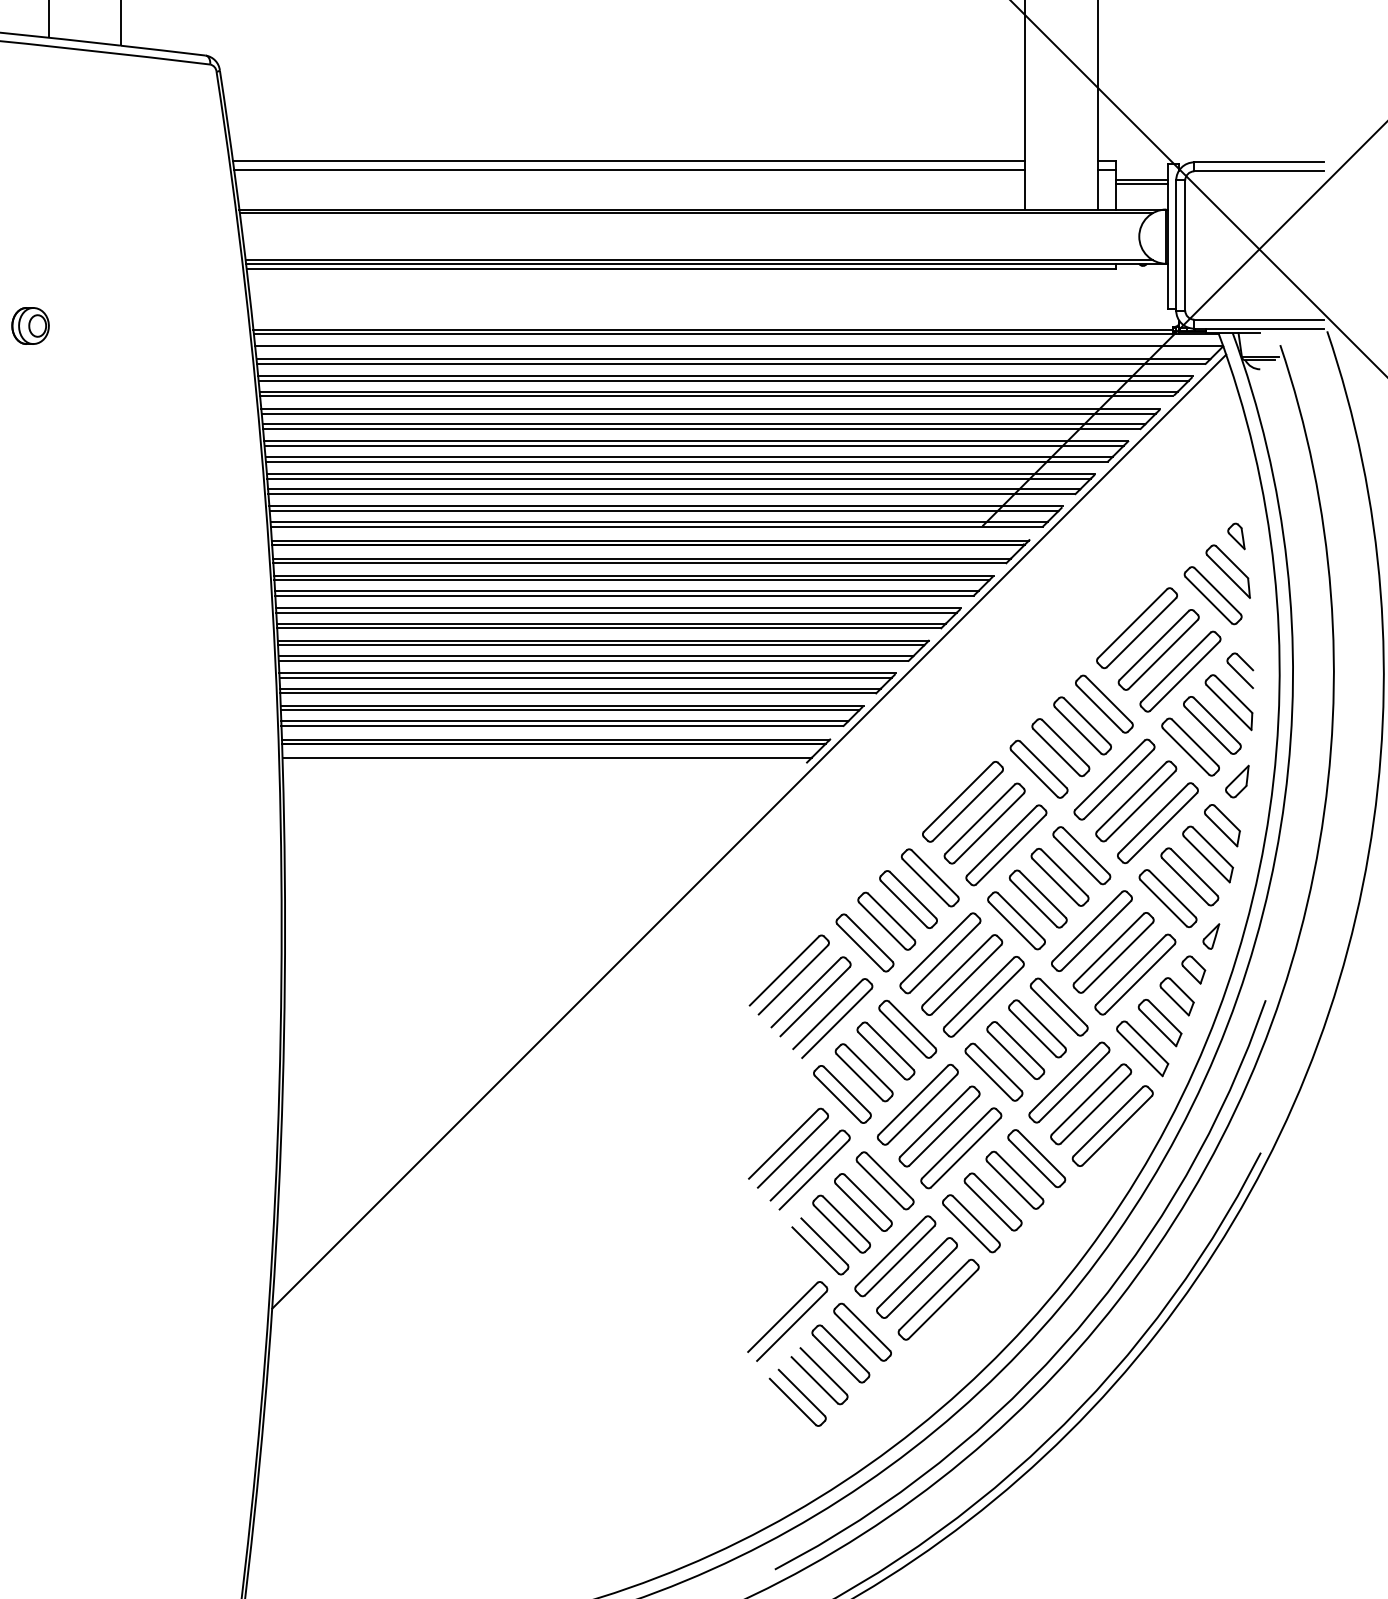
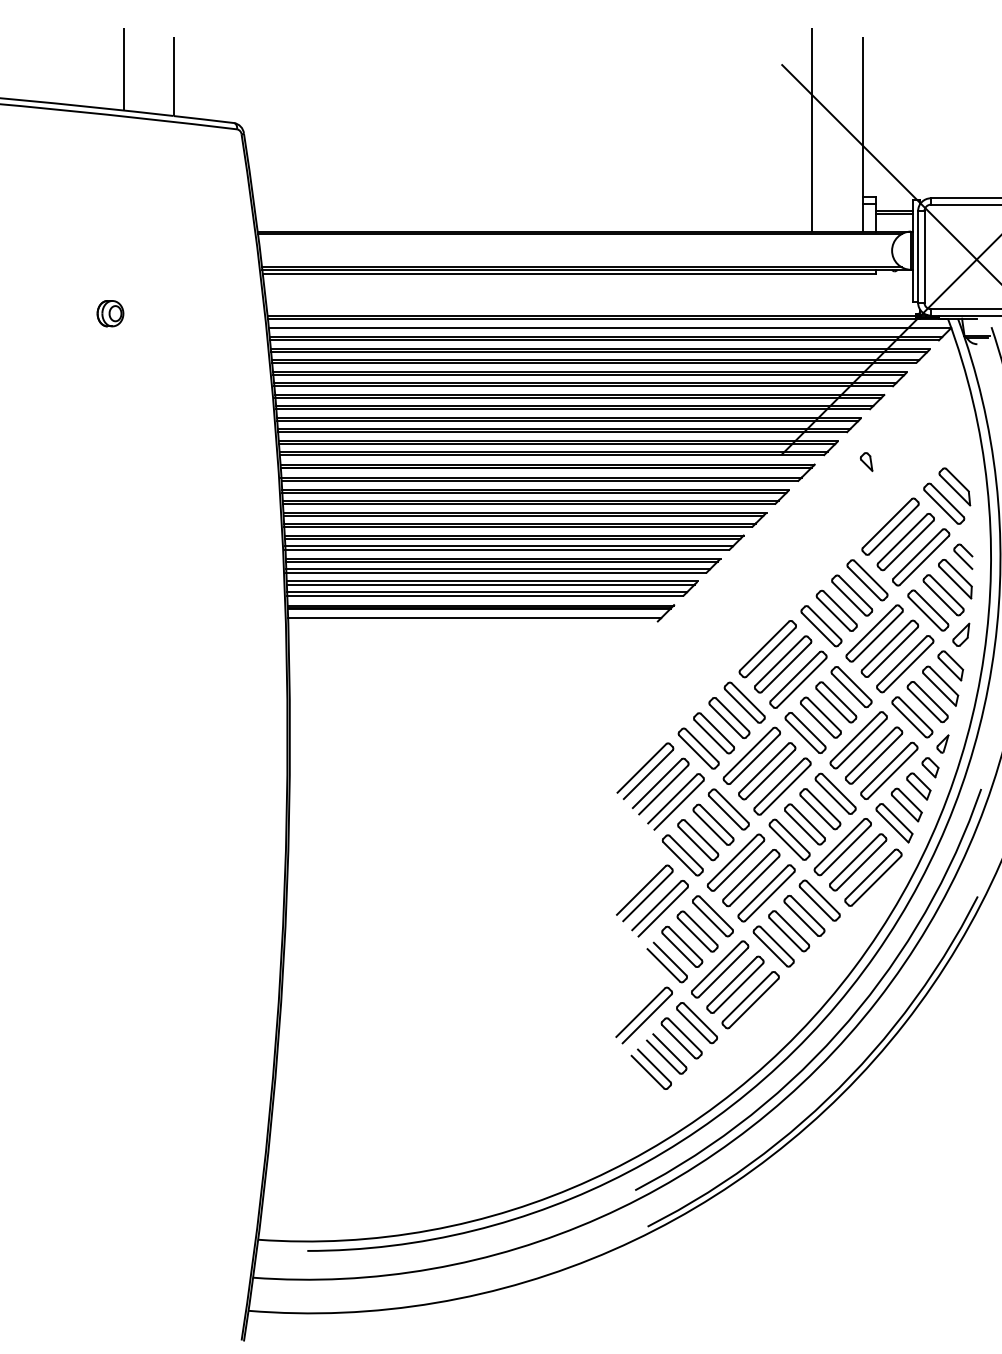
line: (629, 161) -> (532, 197), removed
line: (629, 169) -> (532, 203), removed
part: (1236, 535) -> (866, 461), moved
line: (748, 830) -> (616, 669), removed

